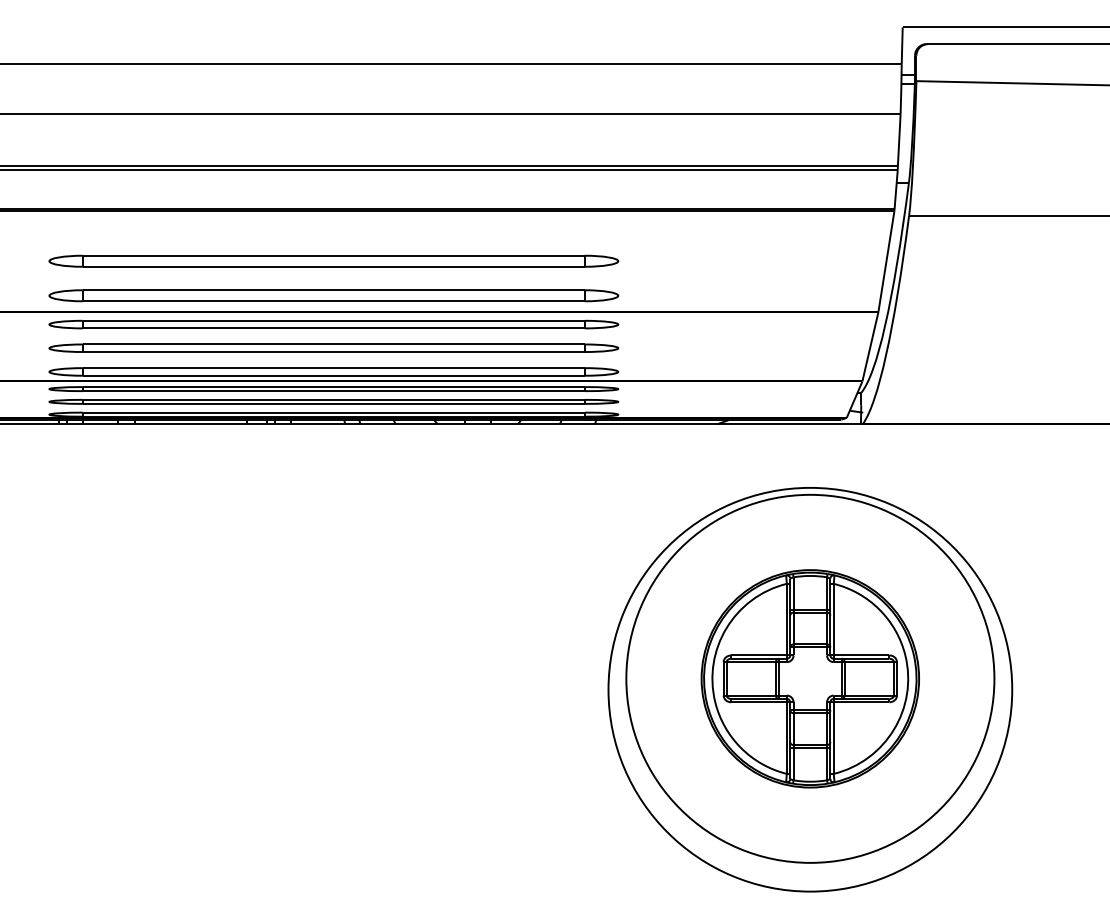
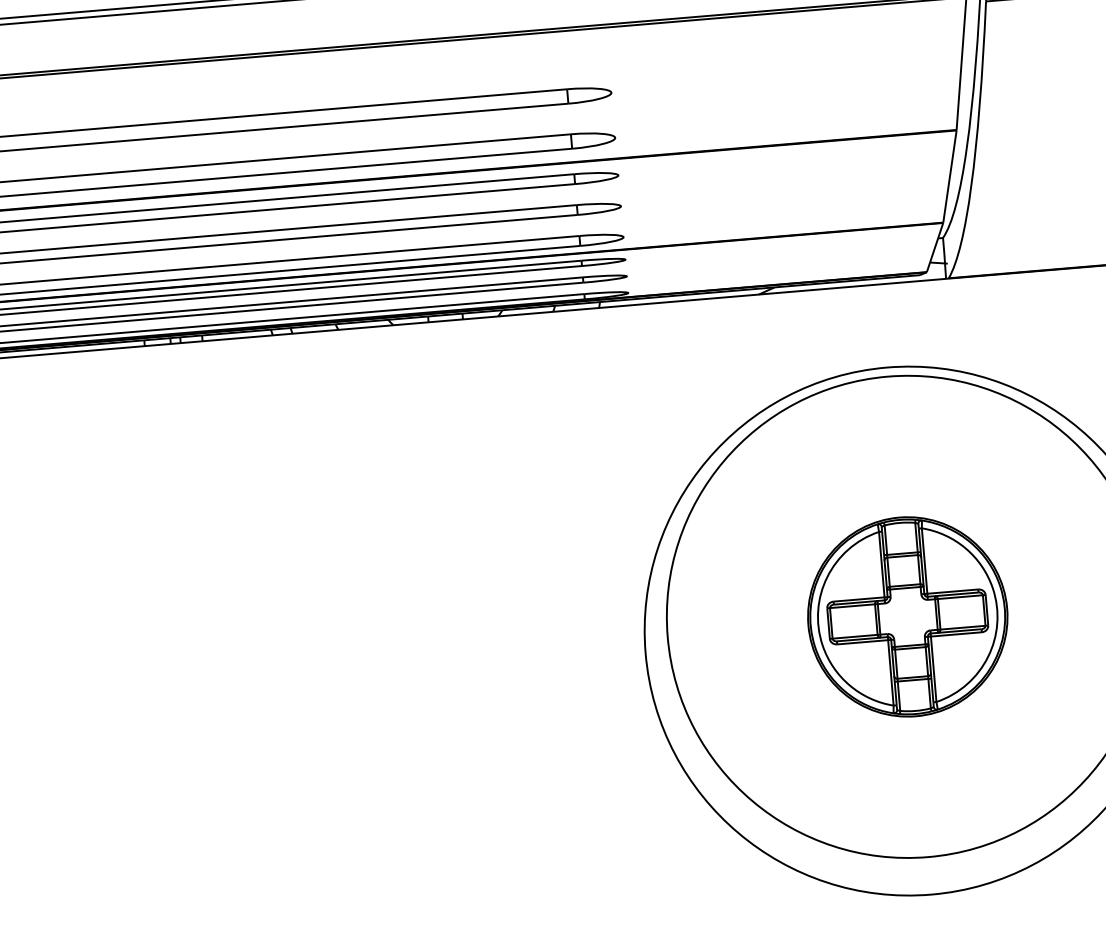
part: (809, 678) -> (906, 616), size x0.7

